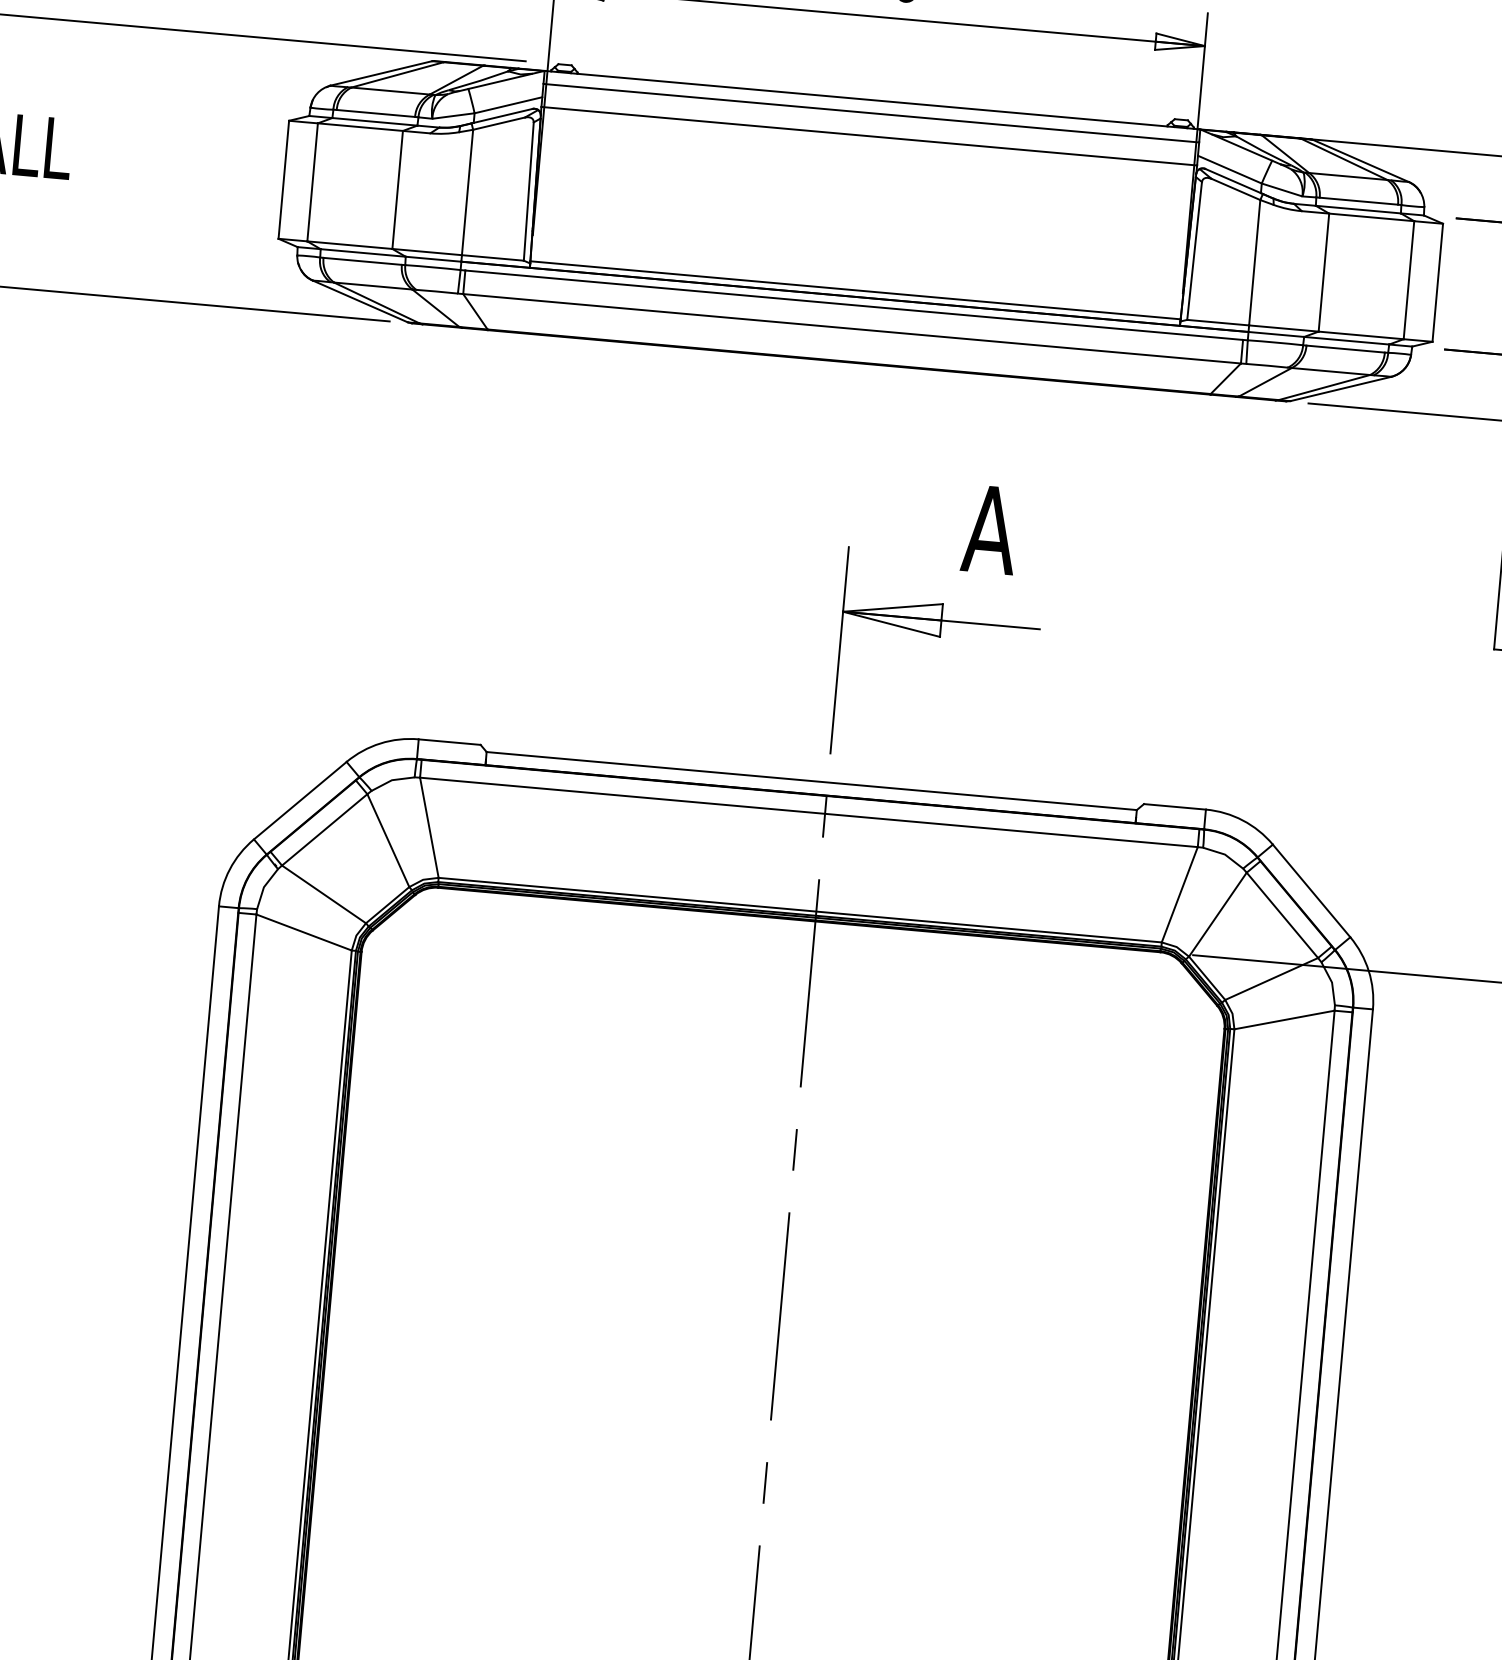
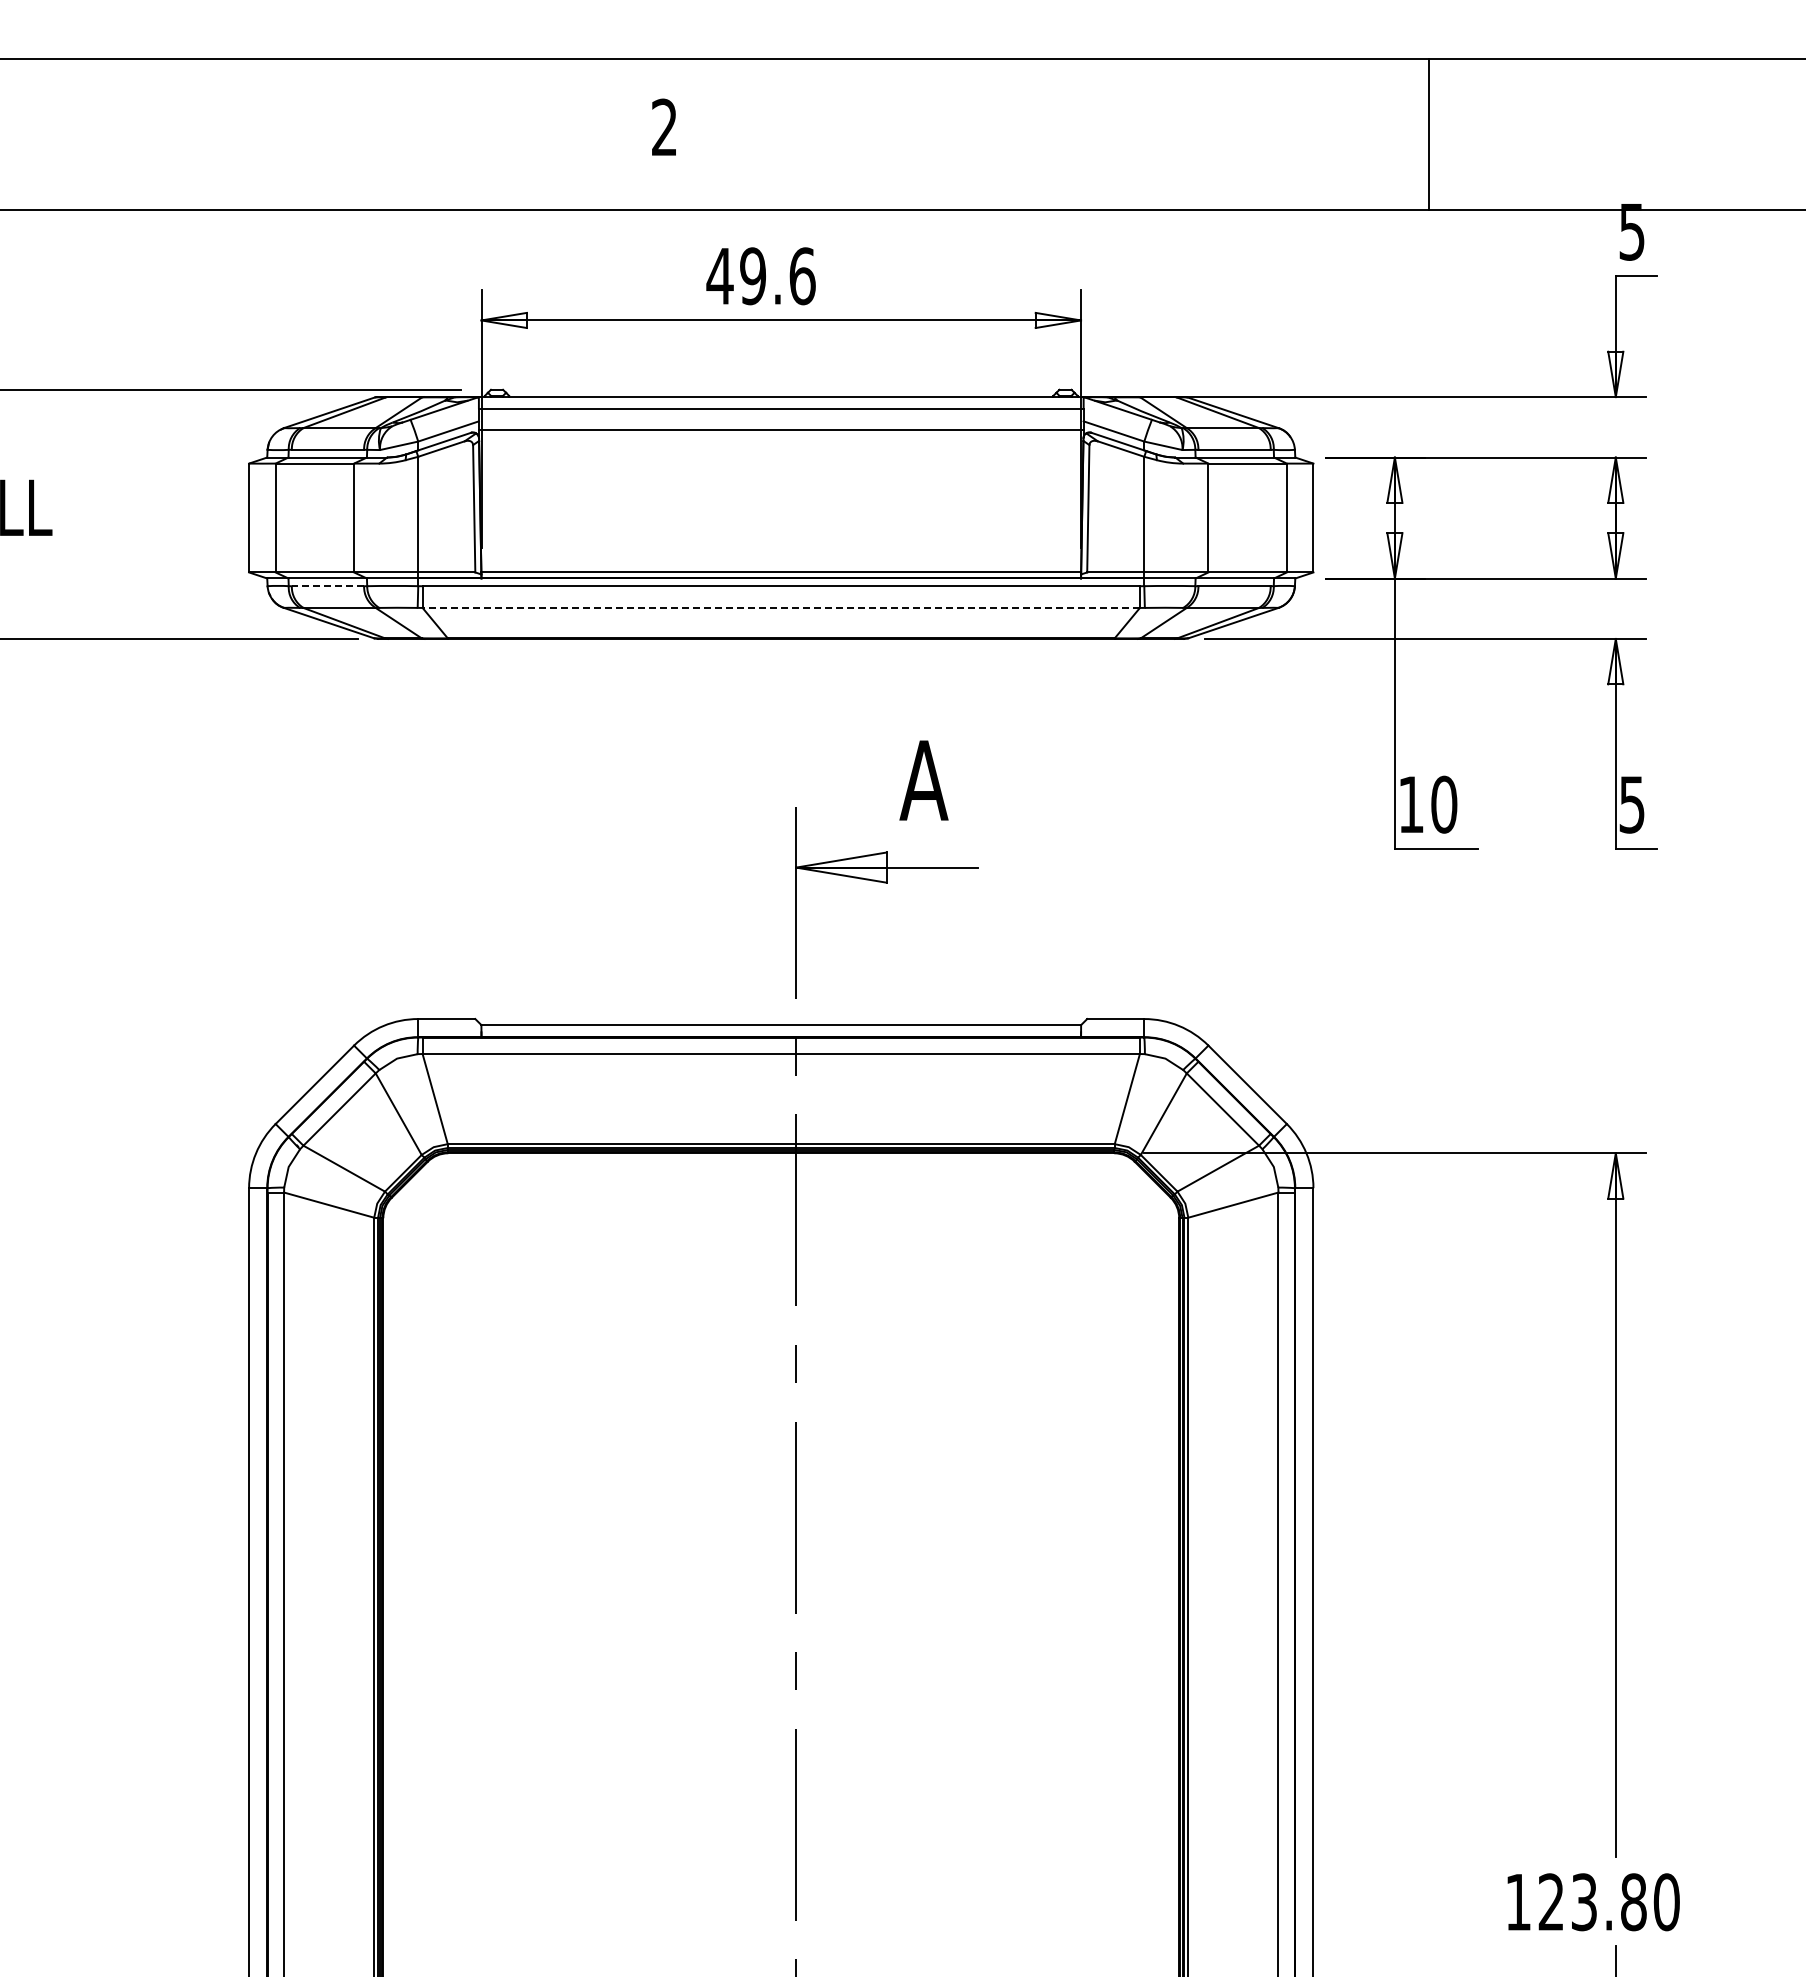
line: (362, 261) -> (327, 586), solid -> dashed
line: (852, 328) -> (781, 607), solid -> dashed

